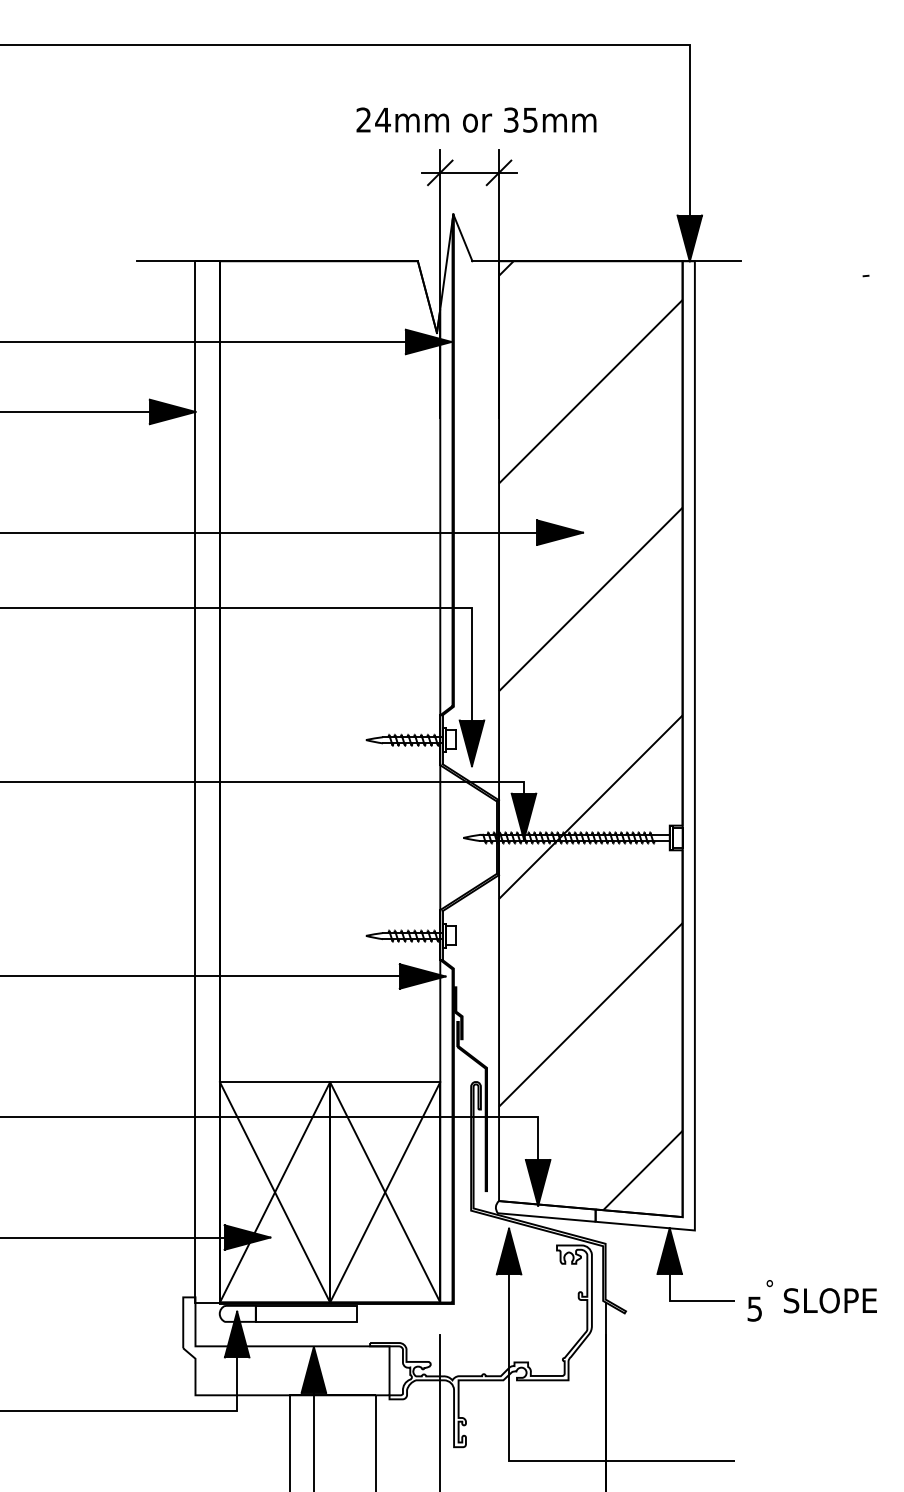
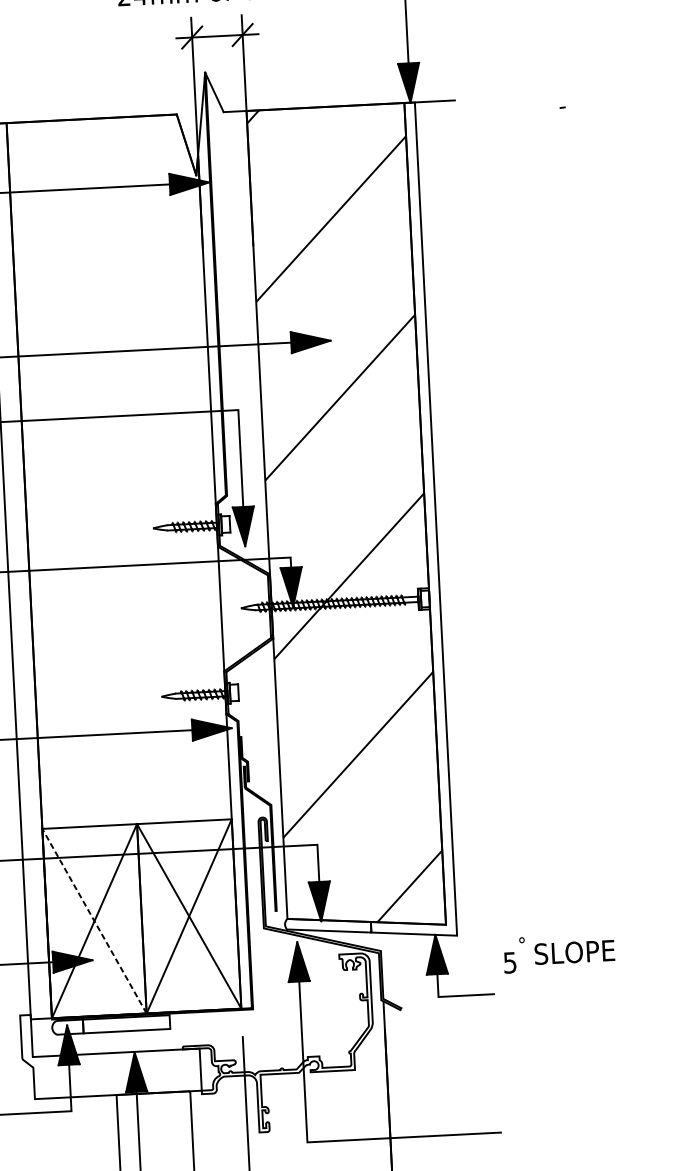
line: (274, 1191) -> (94, 920), solid -> dashed
text: (811, 1300) -> (558, 952), moved

